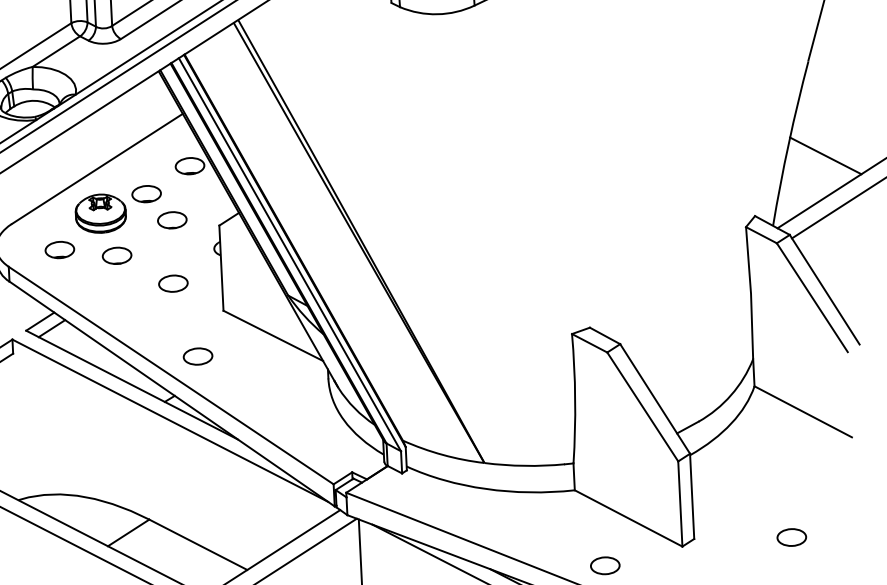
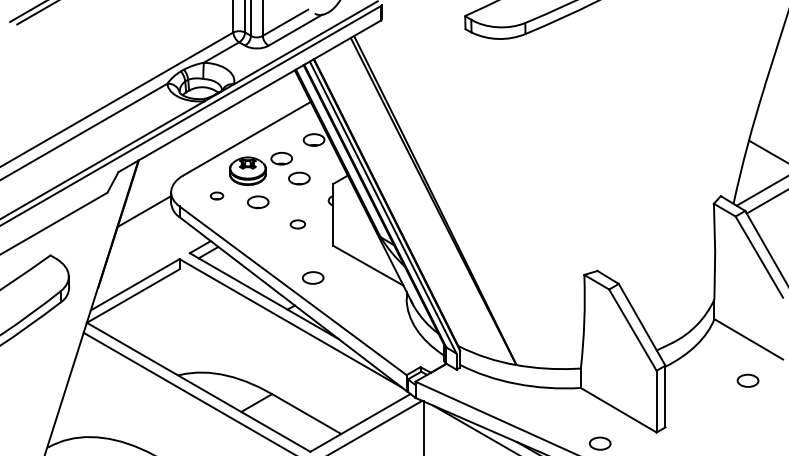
part: (59, 249) -> (216, 195), size x0.6
part: (172, 283) -> (297, 224), size x0.7
part: (791, 537) -> (747, 380), moved

